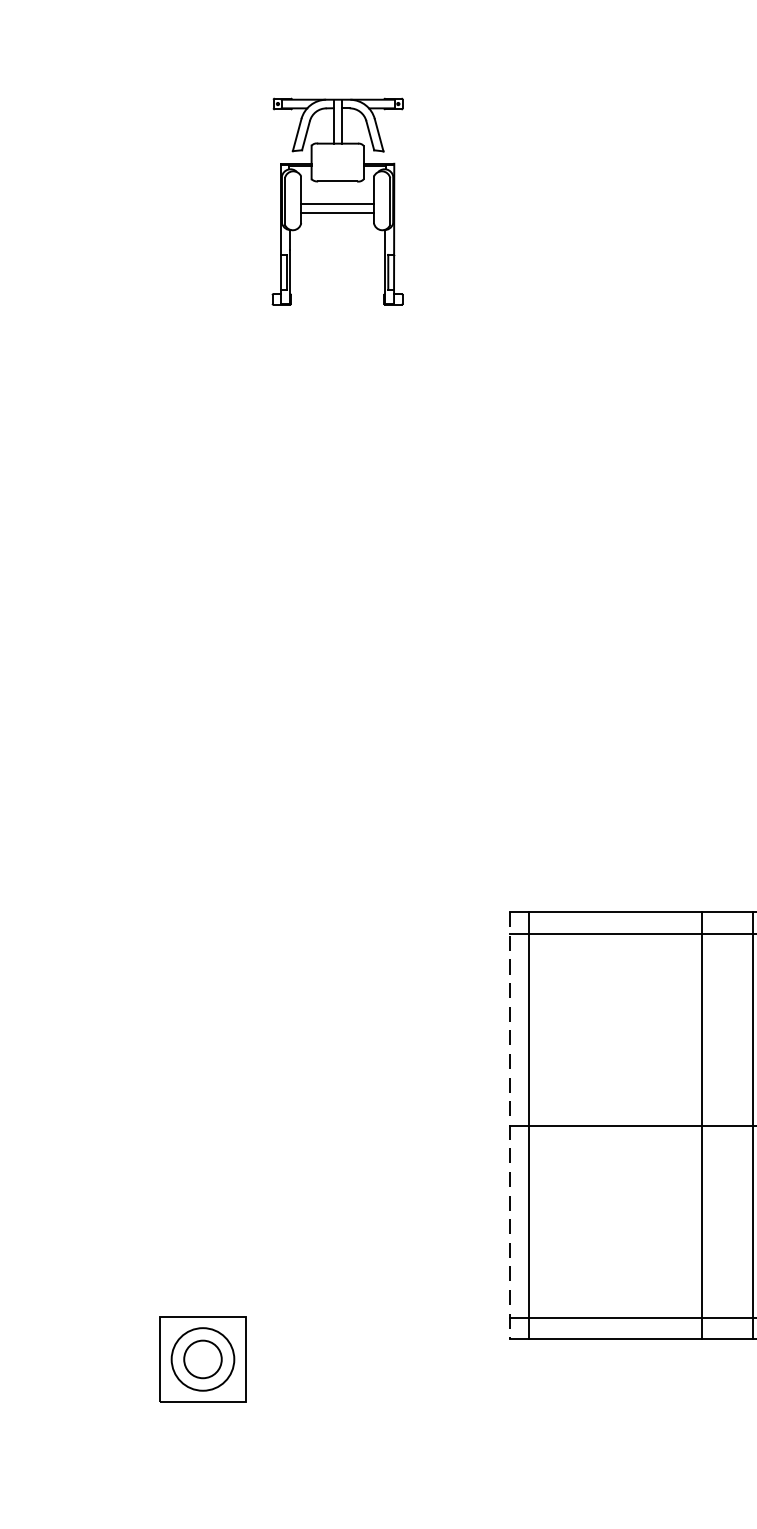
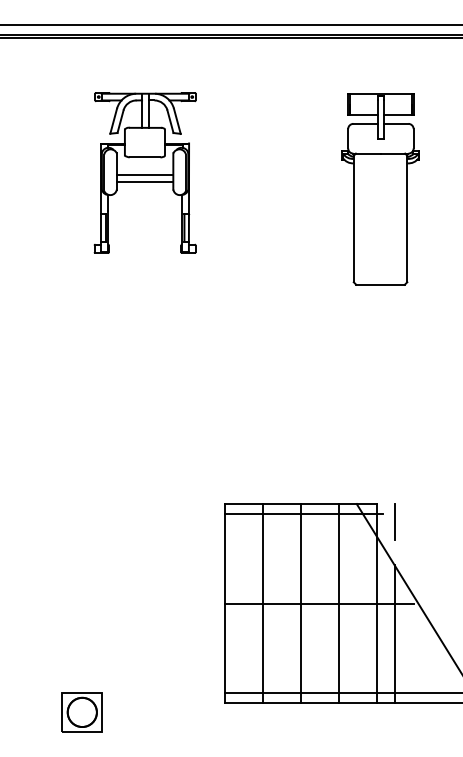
part: (336, 200) -> (144, 172), size x1.67
line: (529, 1125) -> (263, 603), moved
line: (701, 1125) -> (300, 603), moved
line: (510, 1127) -> (225, 604), dashed -> solid
circle: (201, 1359) -> (81, 712), size x1.67

